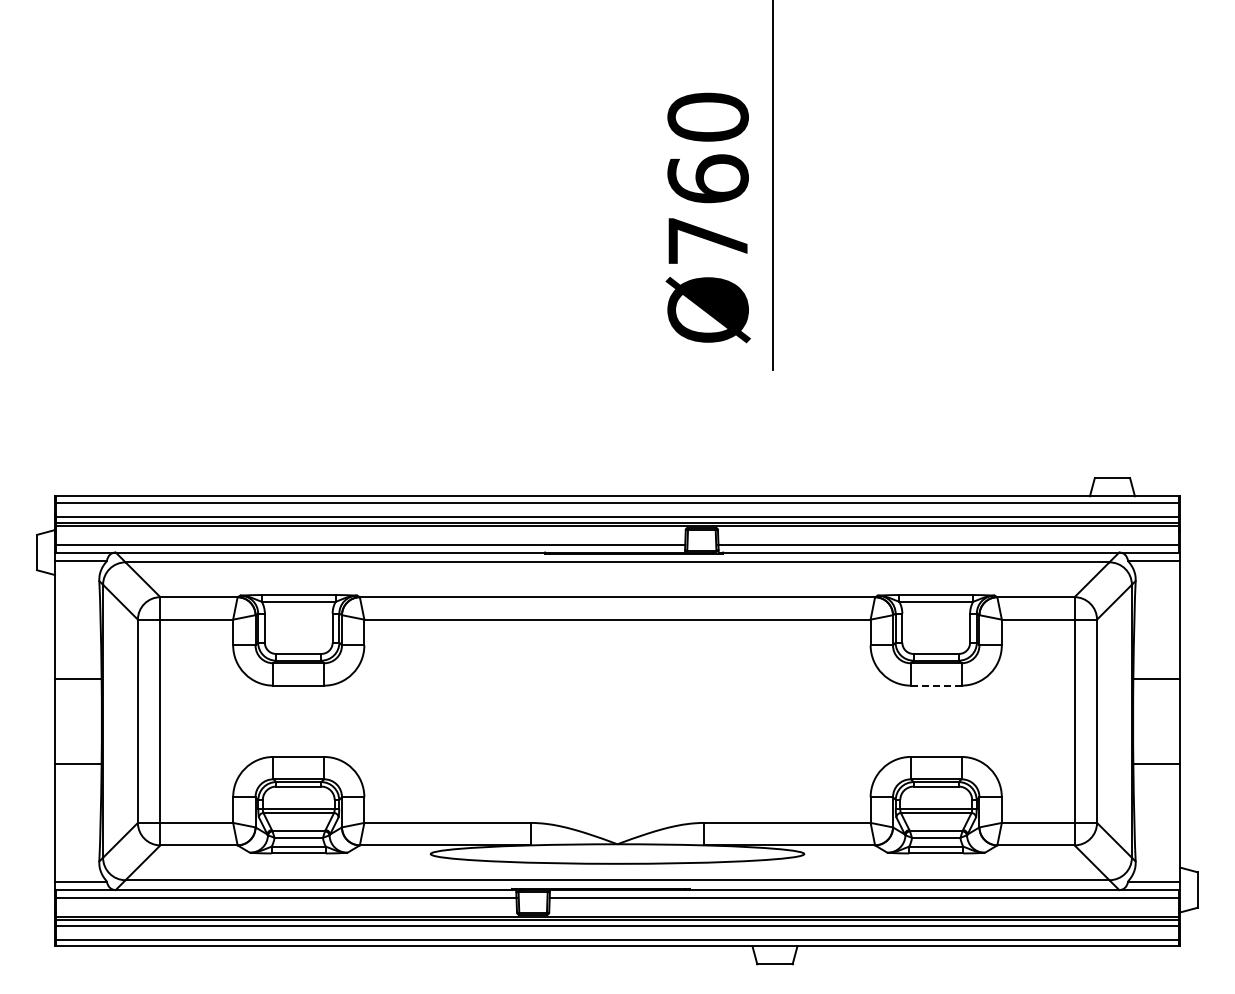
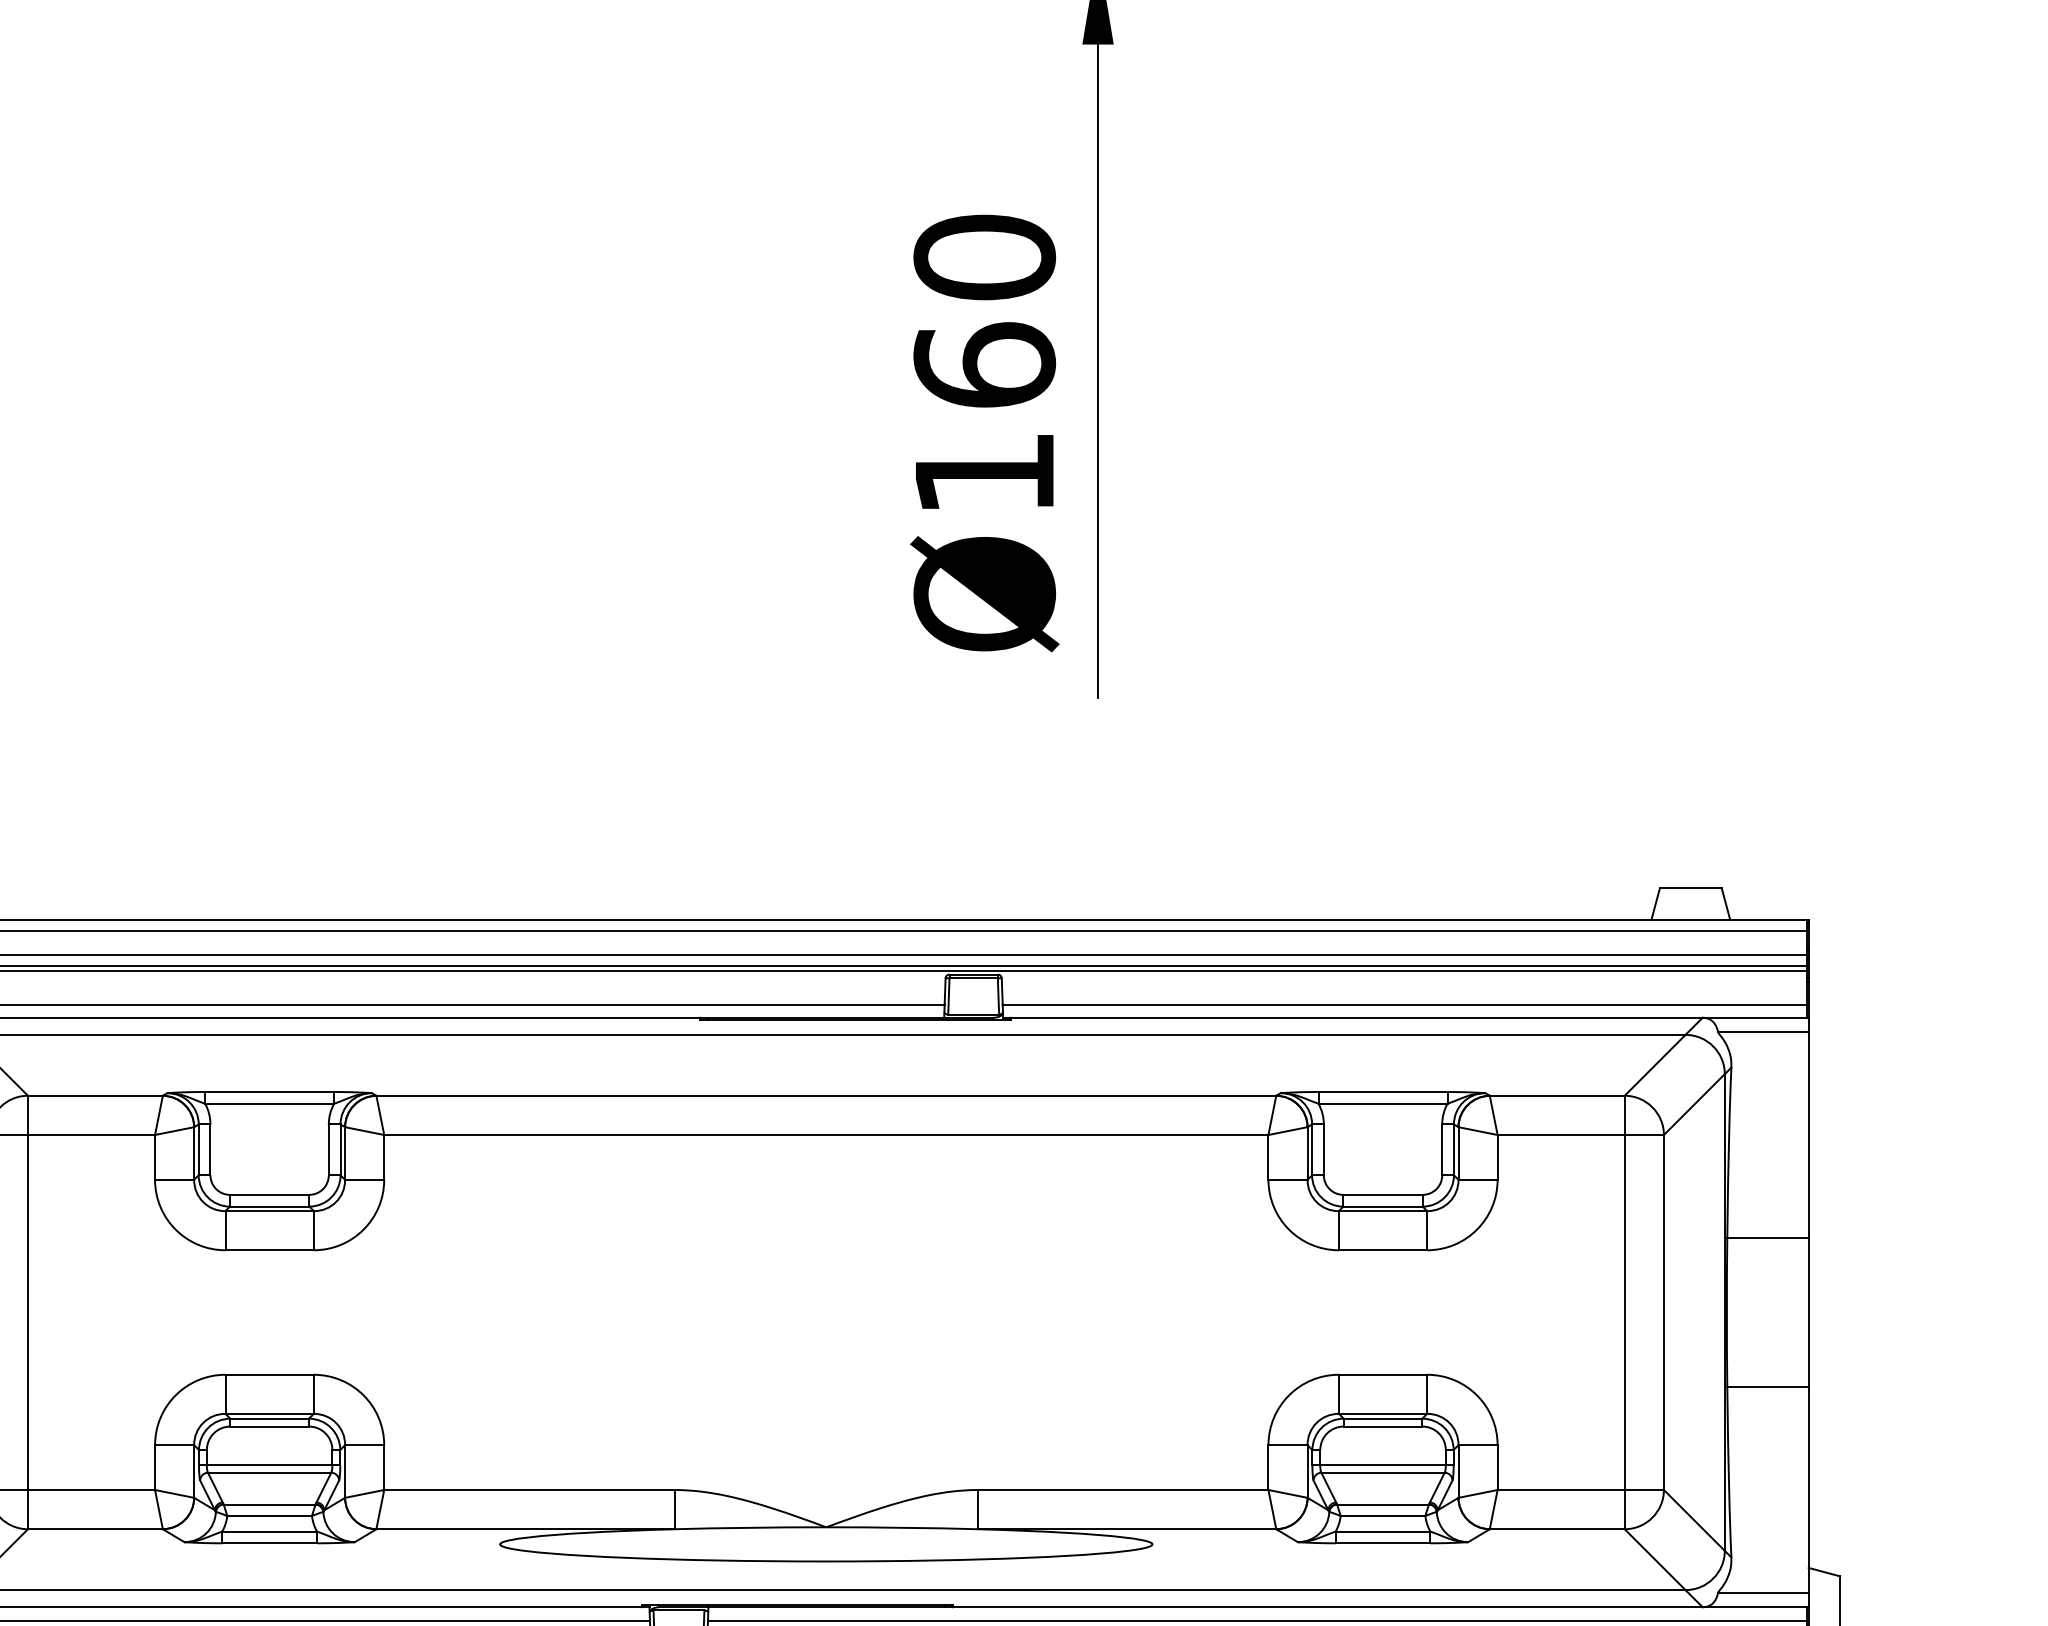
text: (707, 240) -> (983, 472), Ø760 -> Ø160
line: (935, 685) -> (1381, 1249), dashed -> solid

